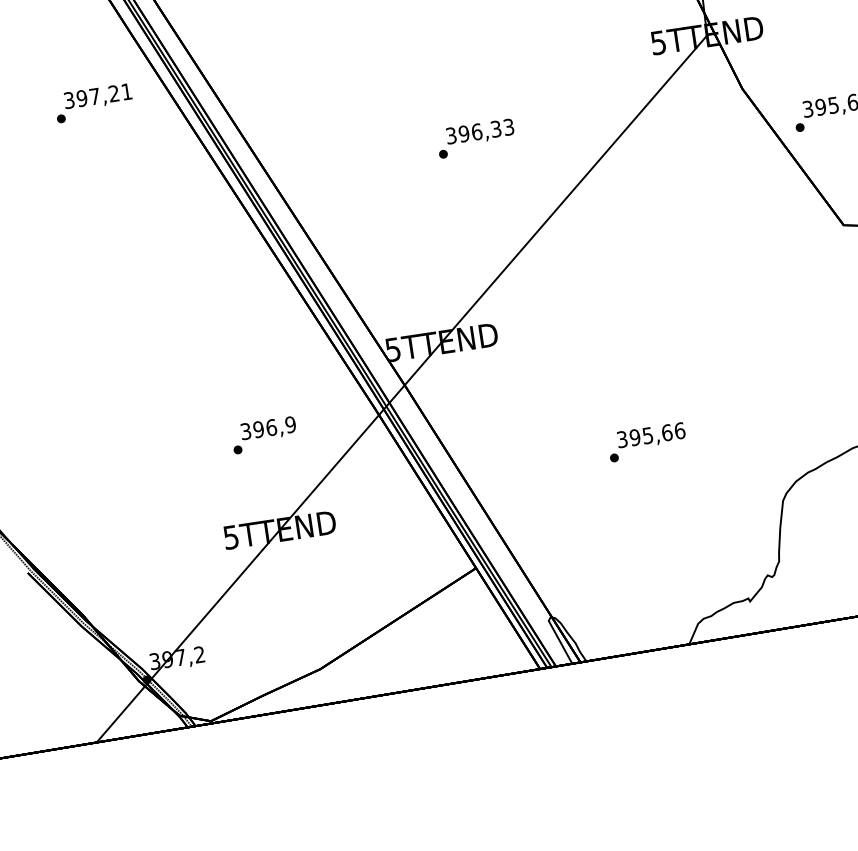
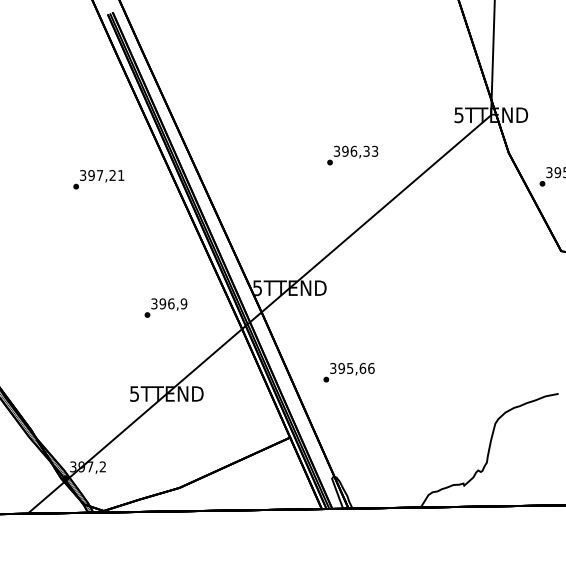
text: (93, 102) -> (98, 179), moved
text: (475, 138) -> (352, 155), moved
text: (263, 434) -> (165, 307), moved
text: (646, 442) -> (348, 372), moved

